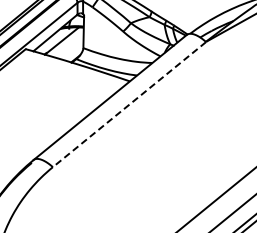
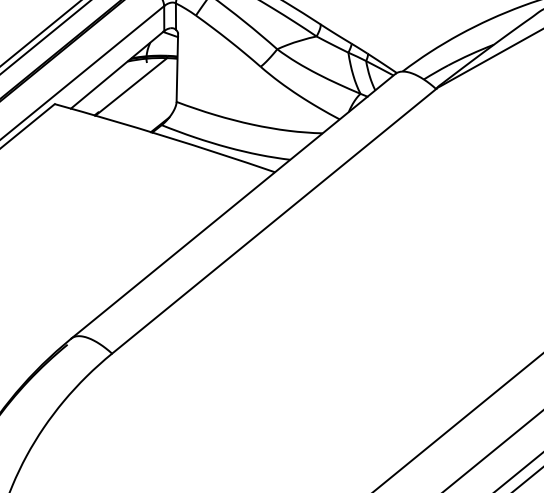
line: (129, 104) -> (274, 221), dashed -> solid

